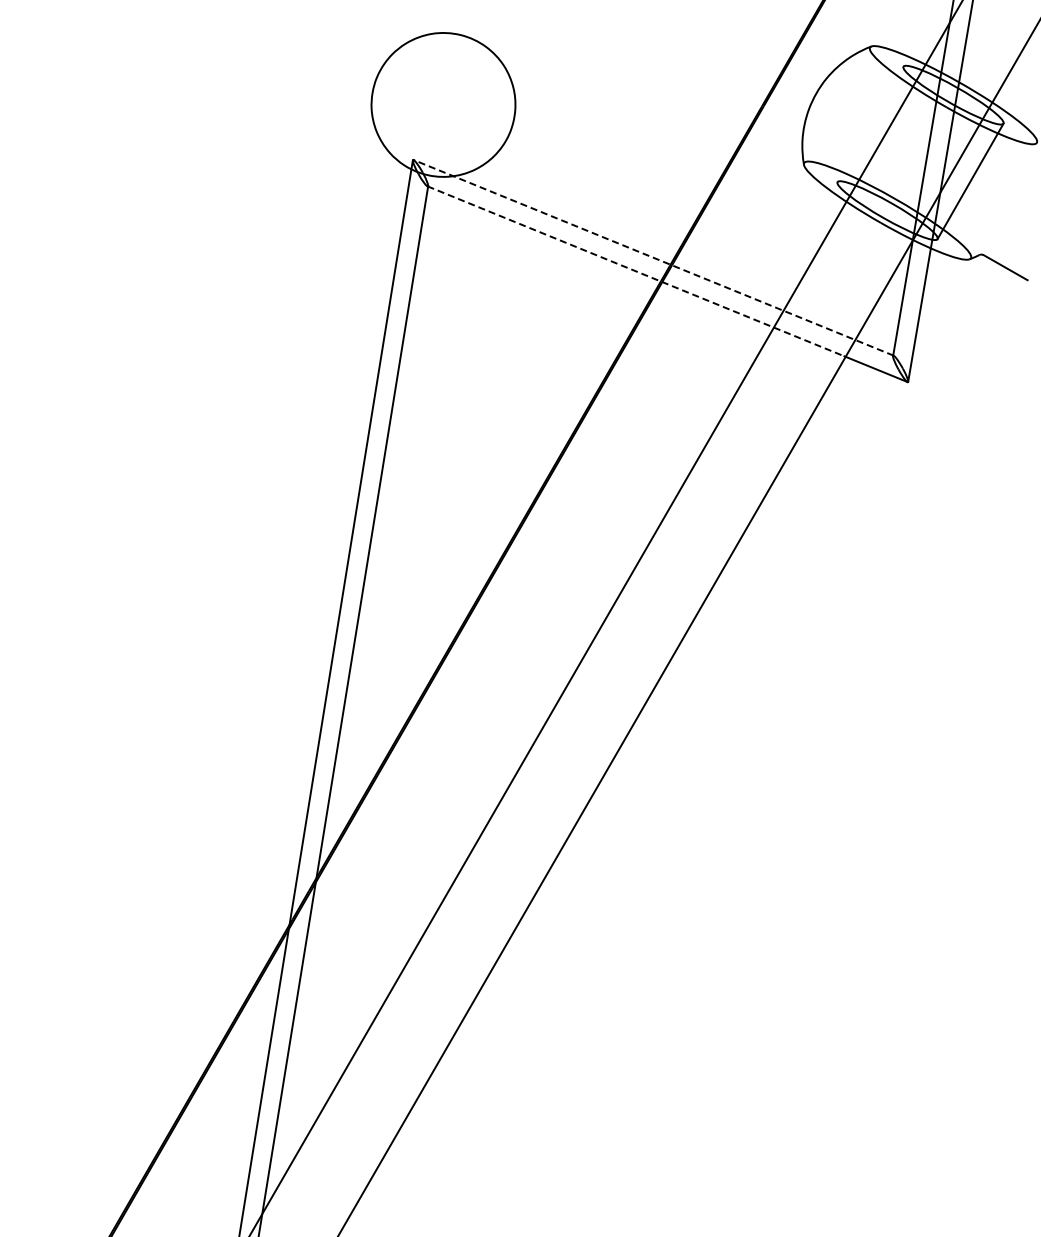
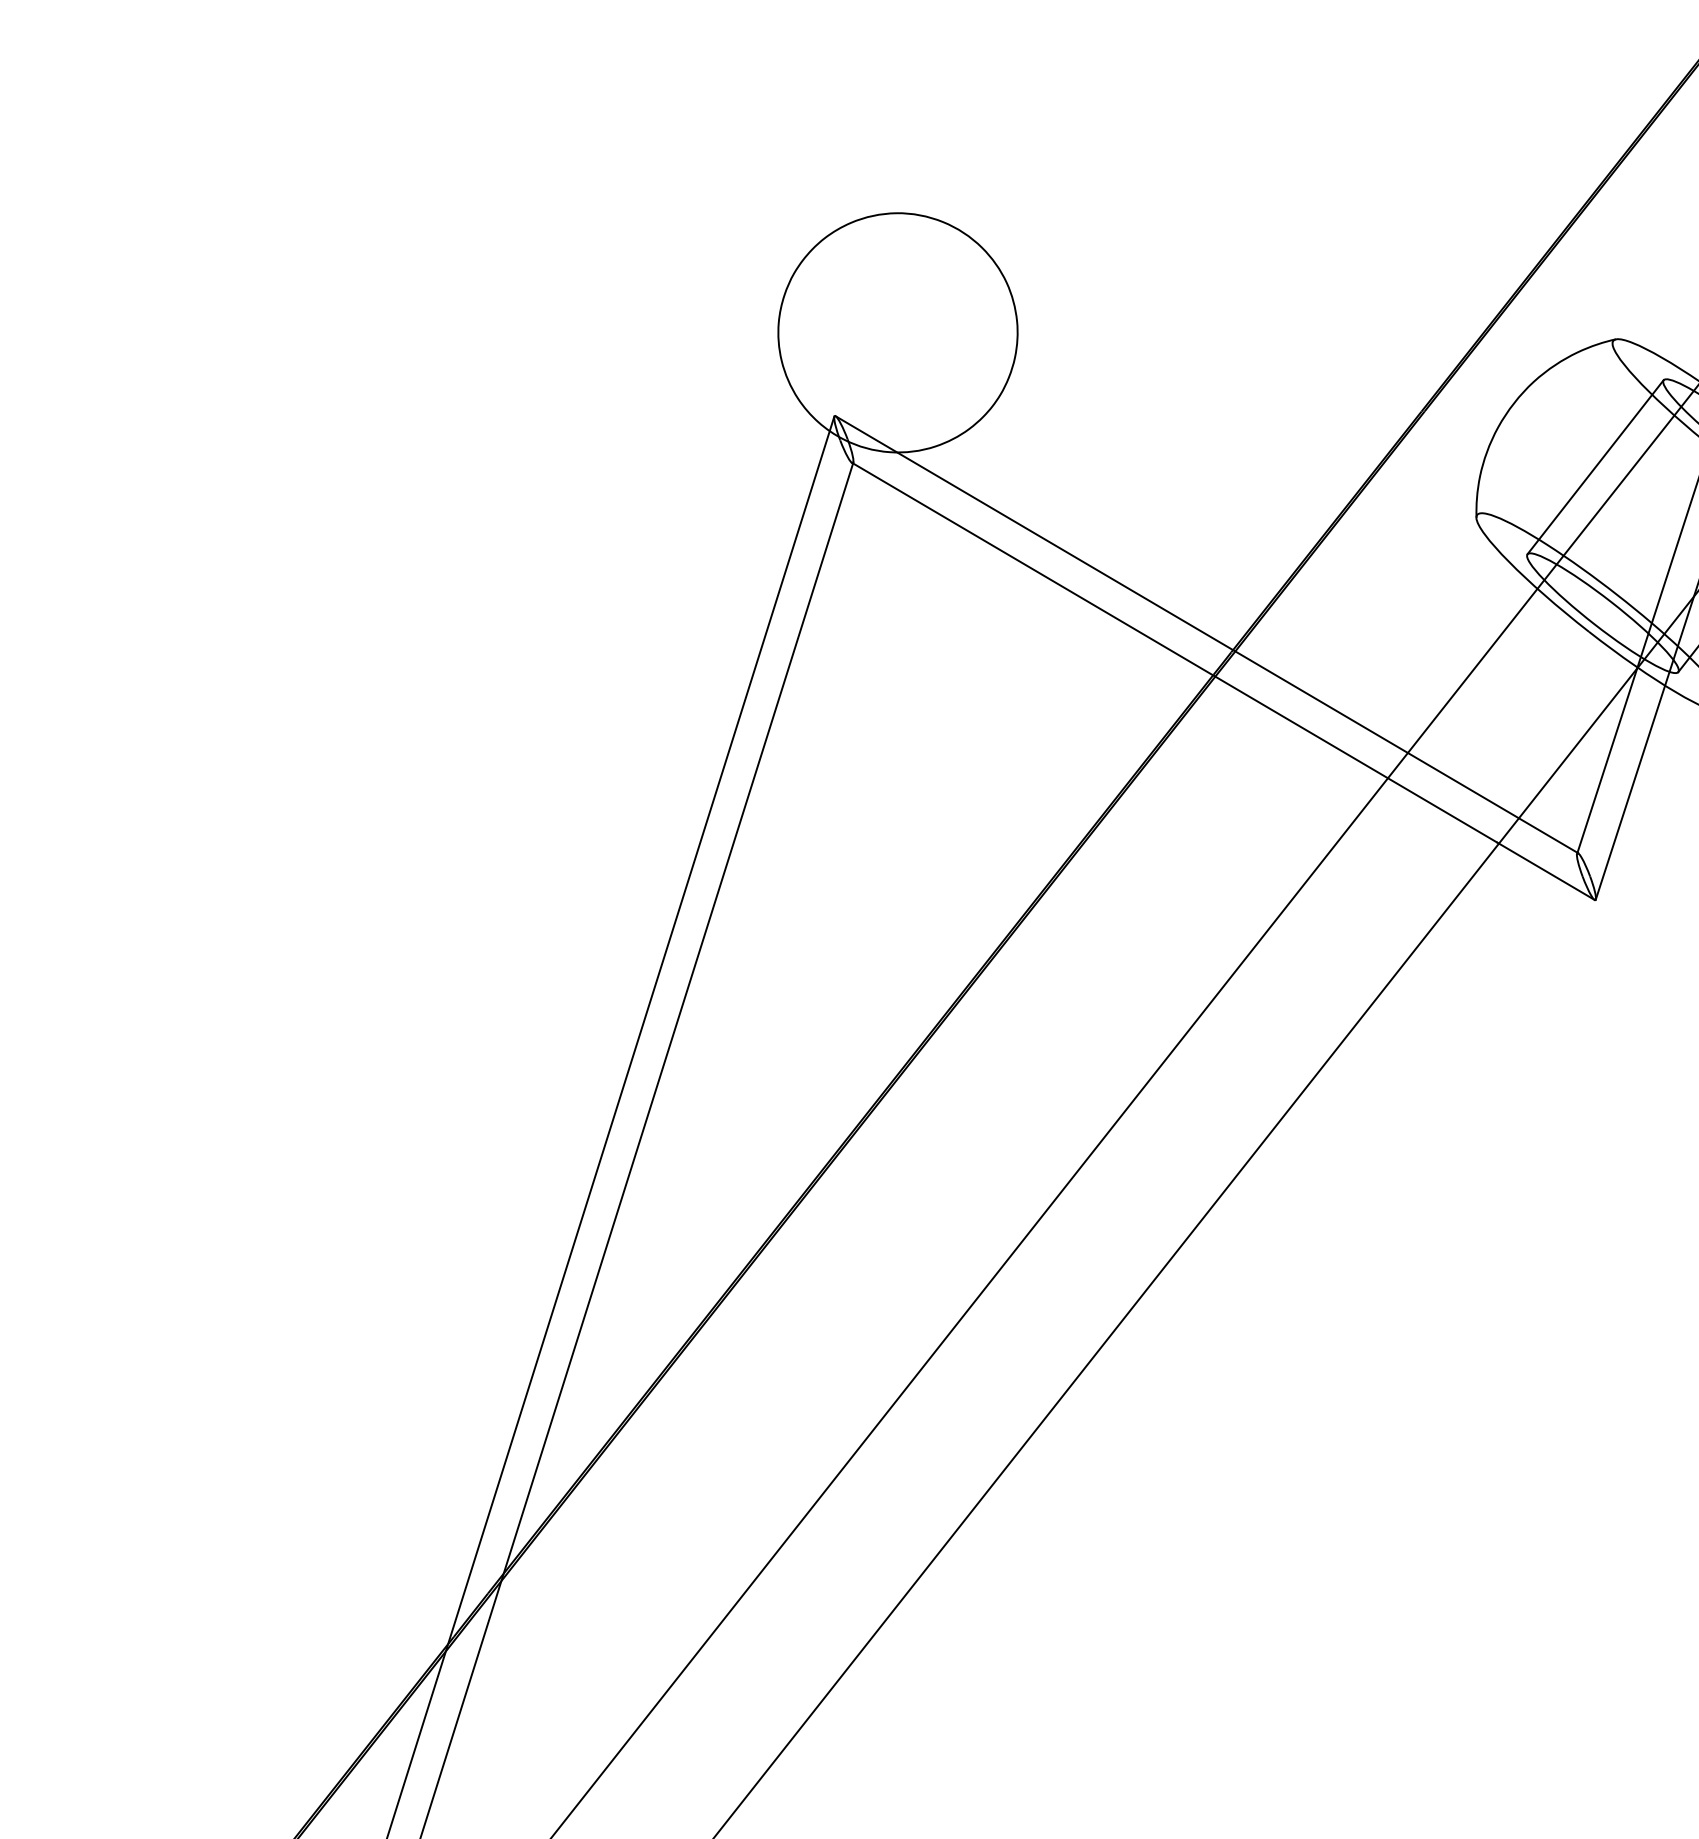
line: (870, 124) -> (1595, 467), added
line: (653, 257) -> (1206, 634), dashed -> solid
line: (636, 271) -> (1175, 653), dashed -> solid

